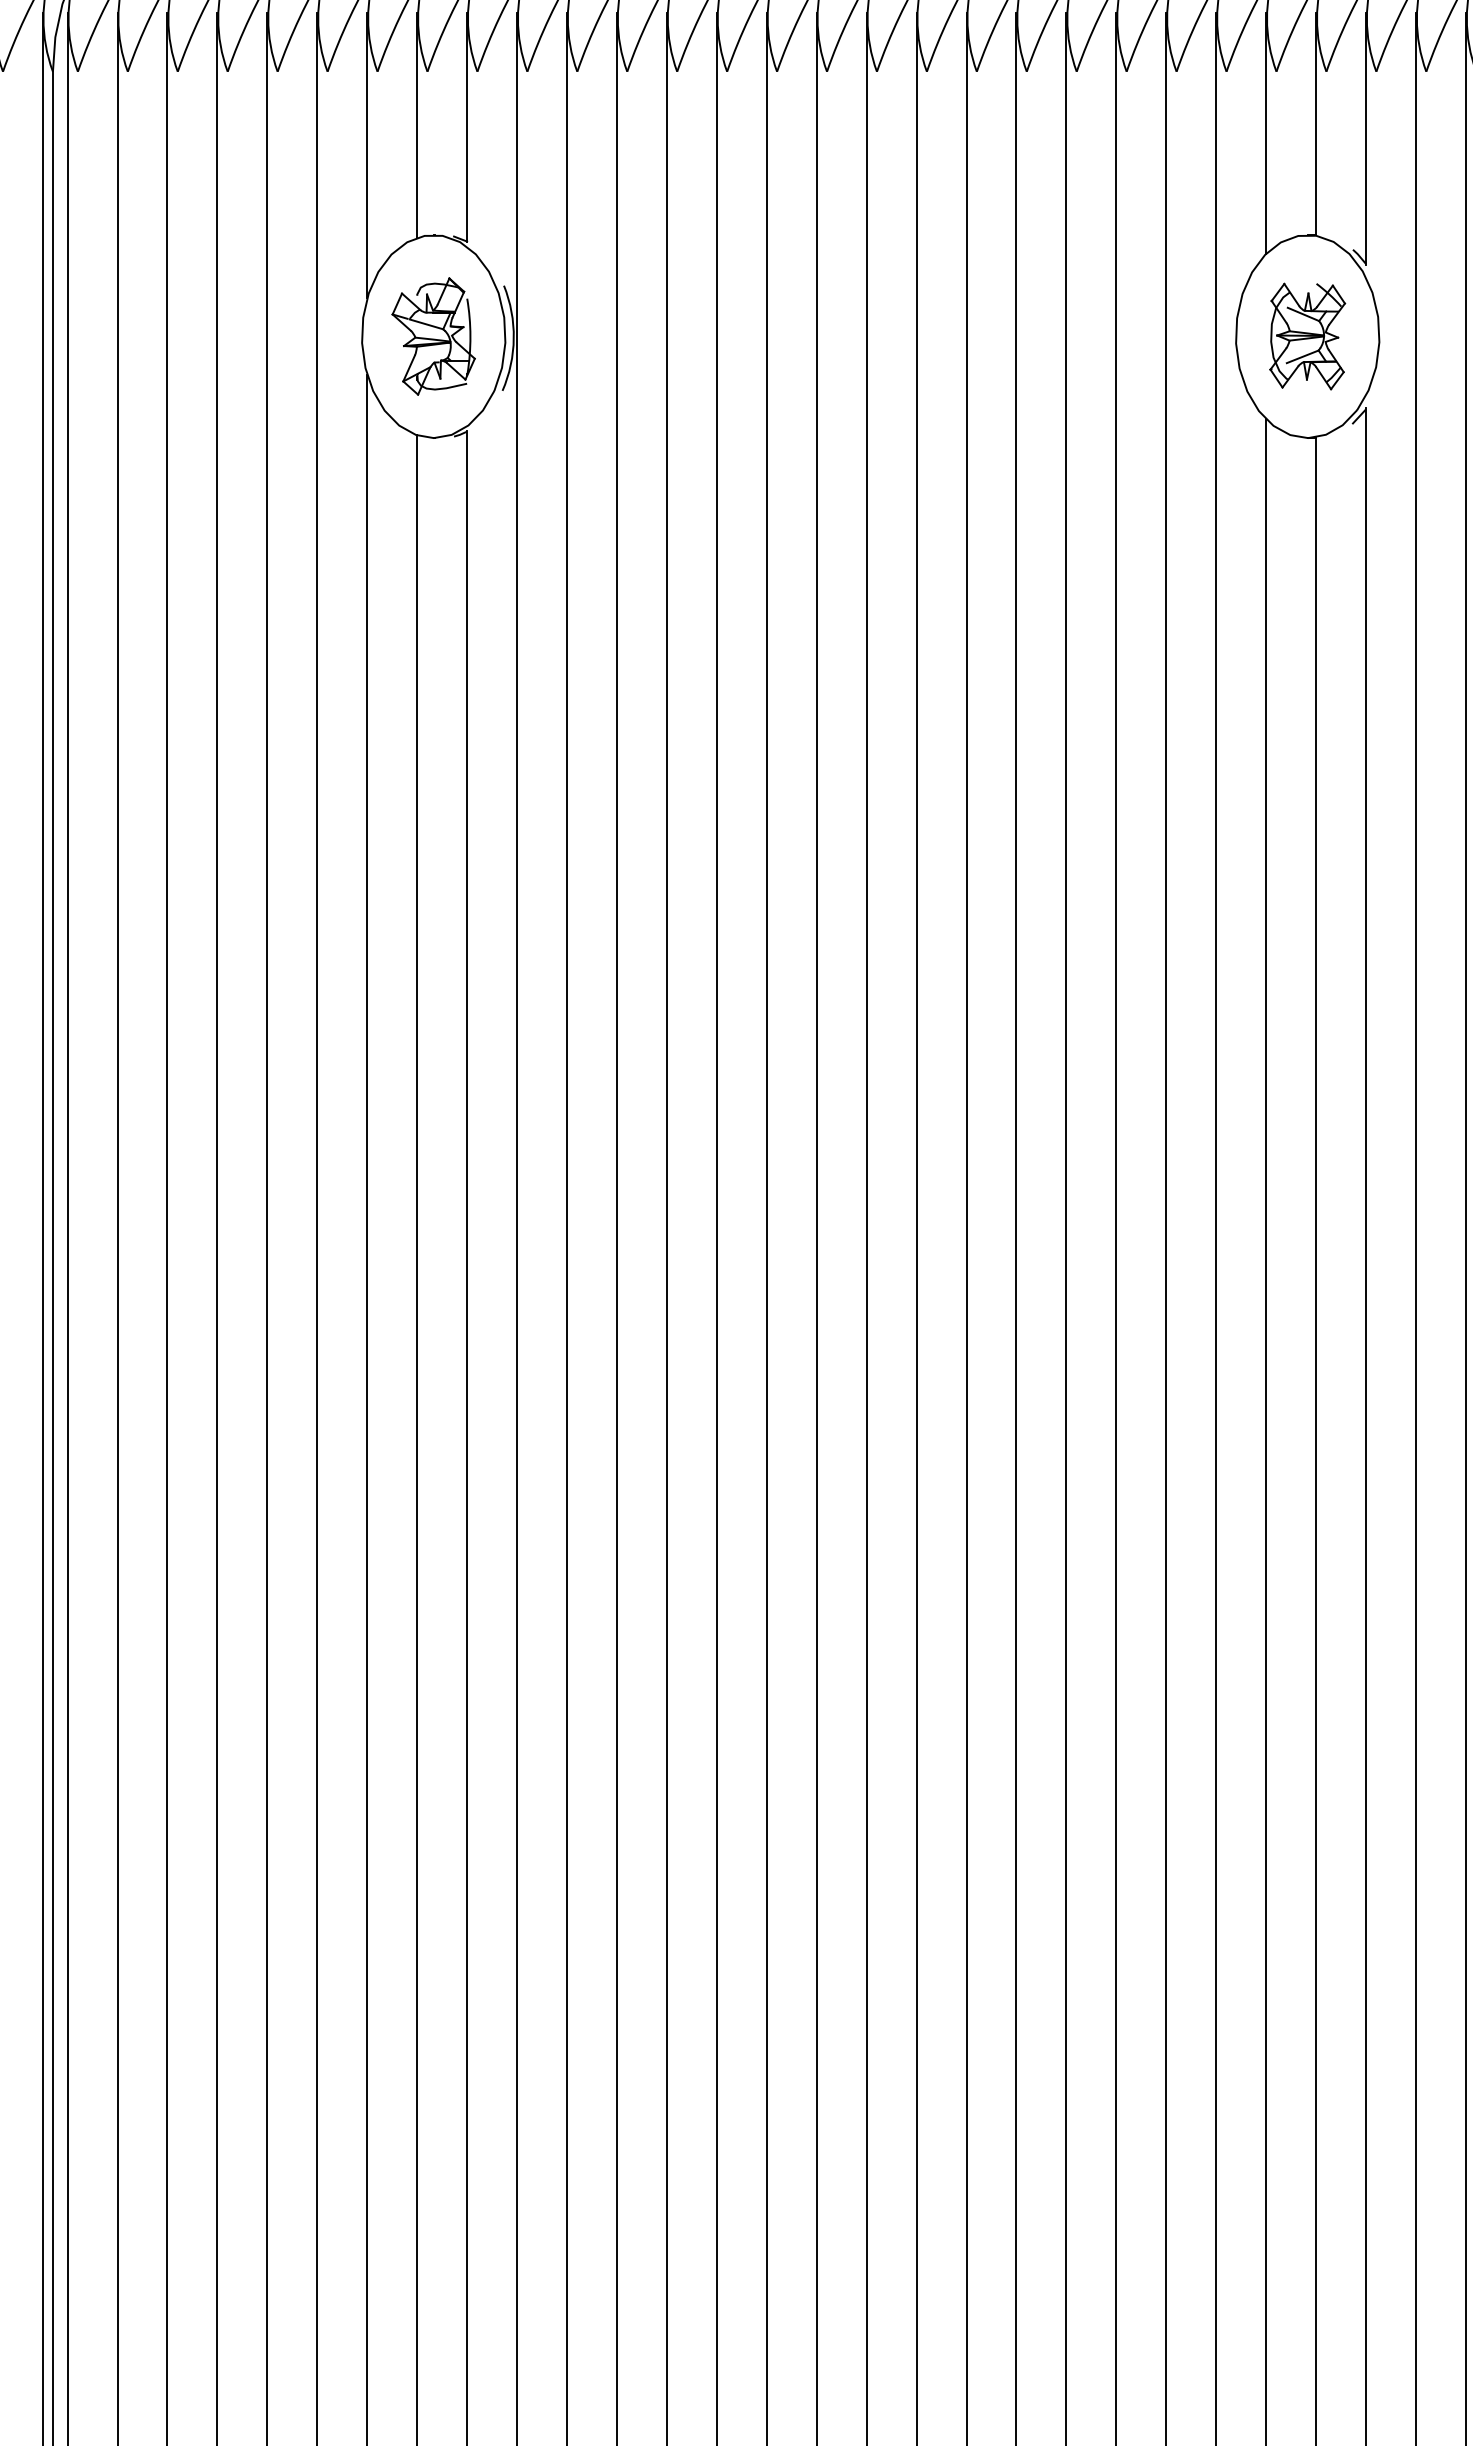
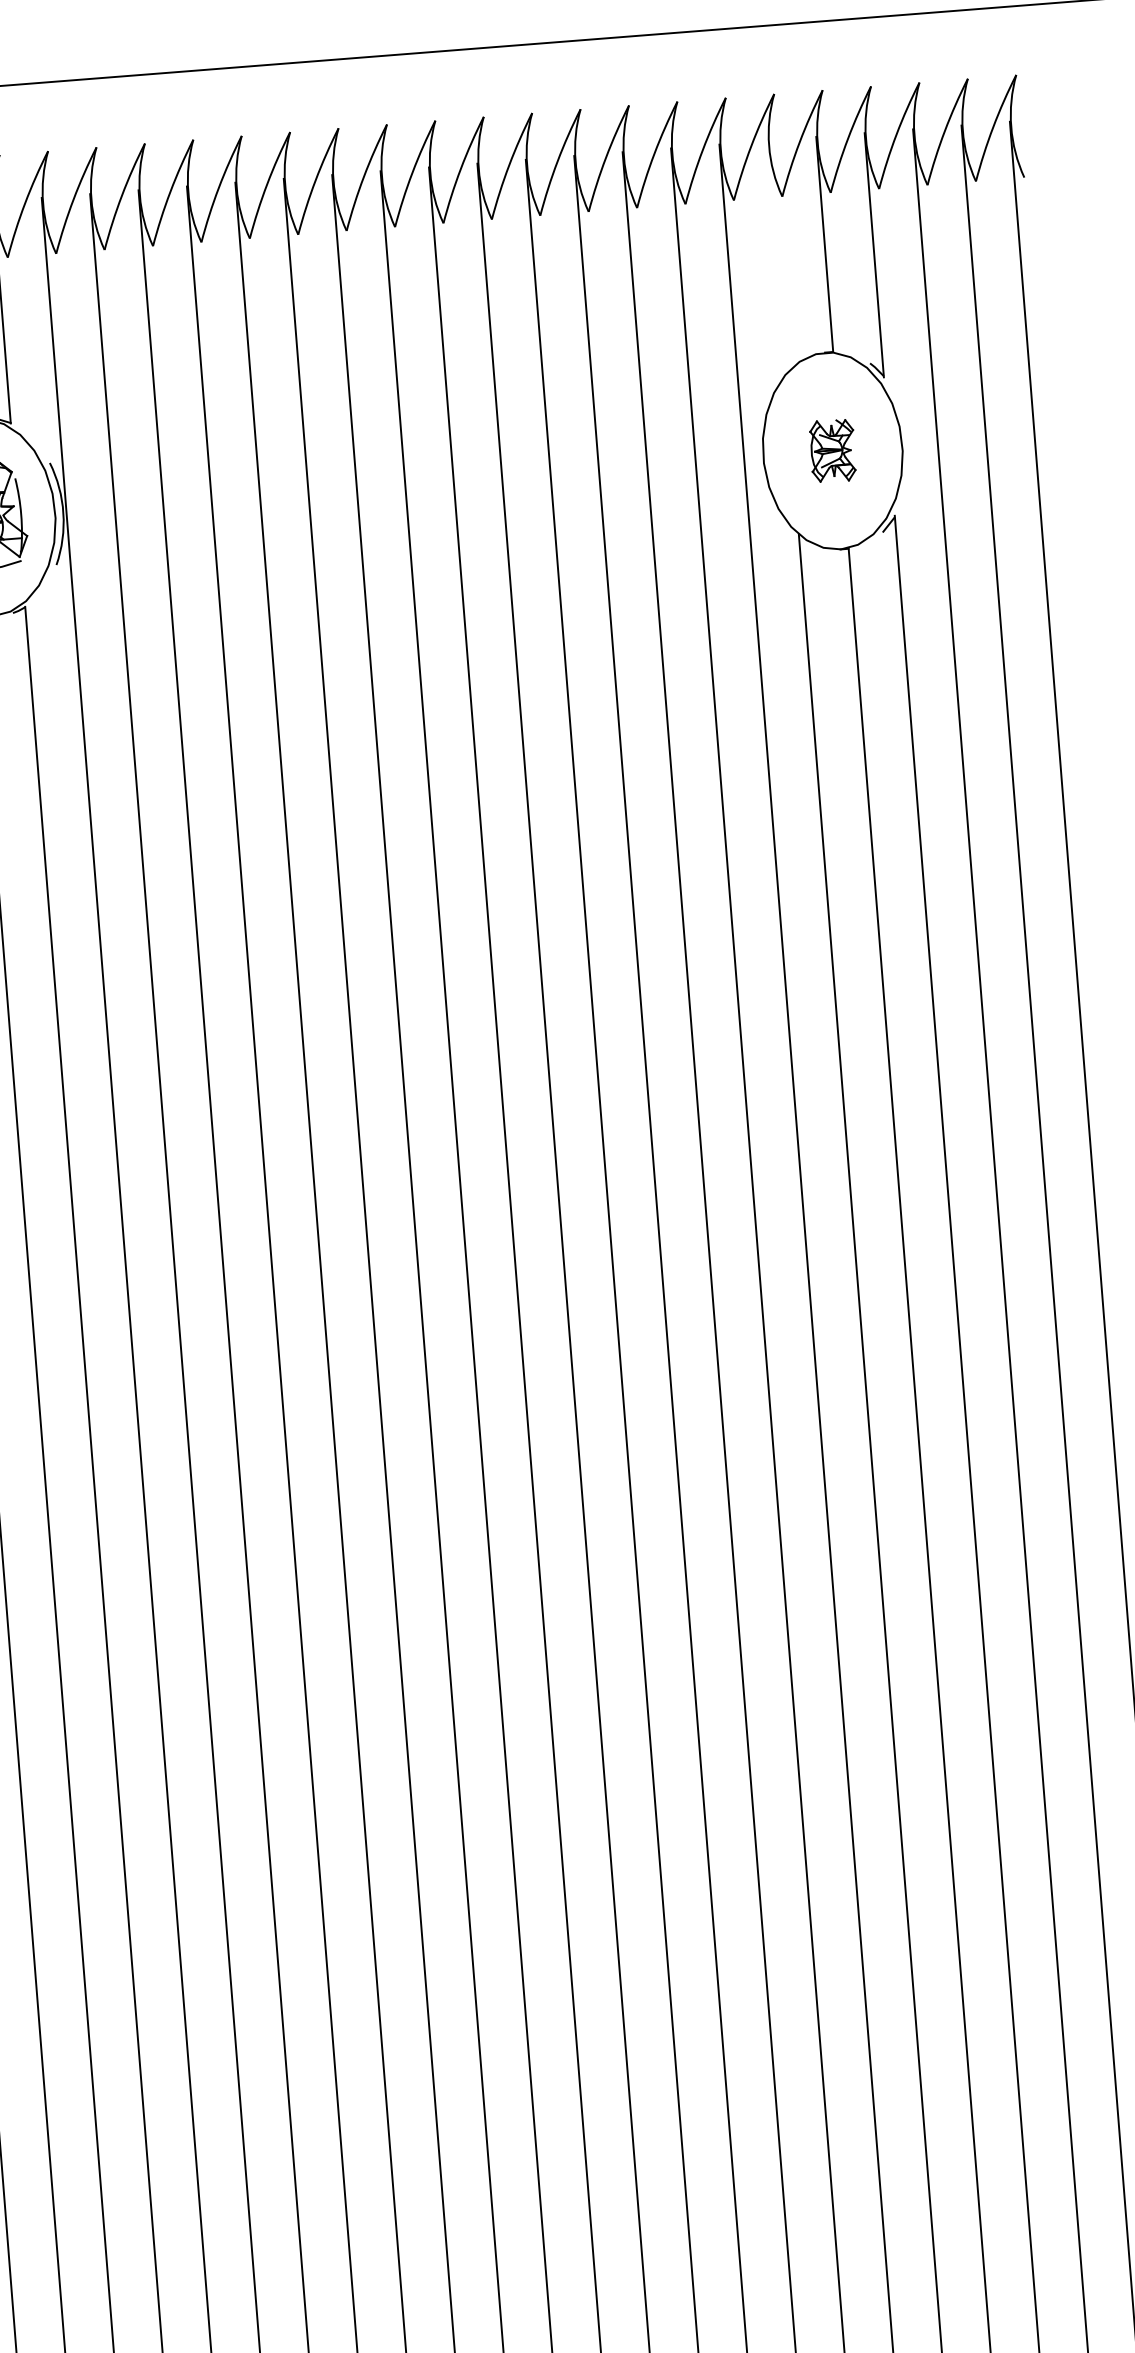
line: (1266, 133) -> (777, 257), removed
part: (1307, 336) -> (832, 450), size x0.6

